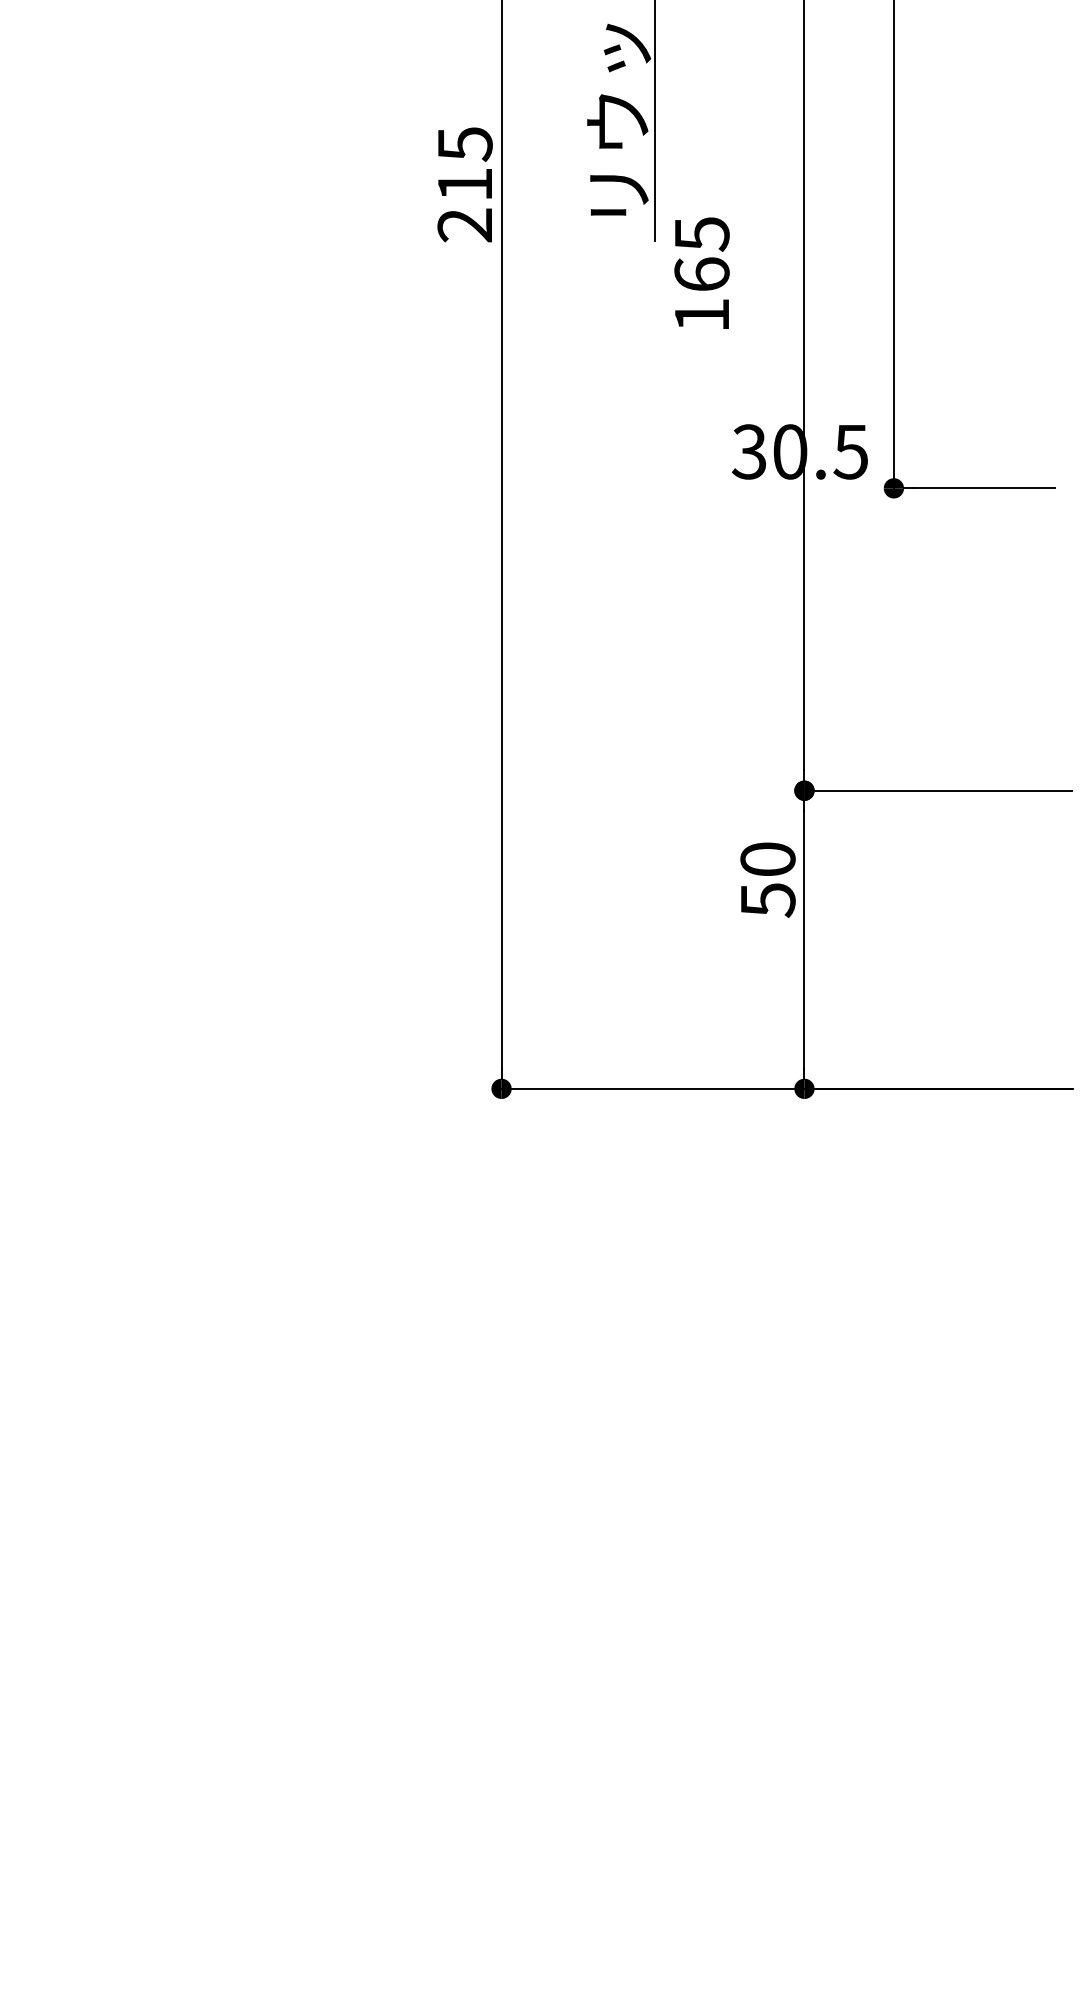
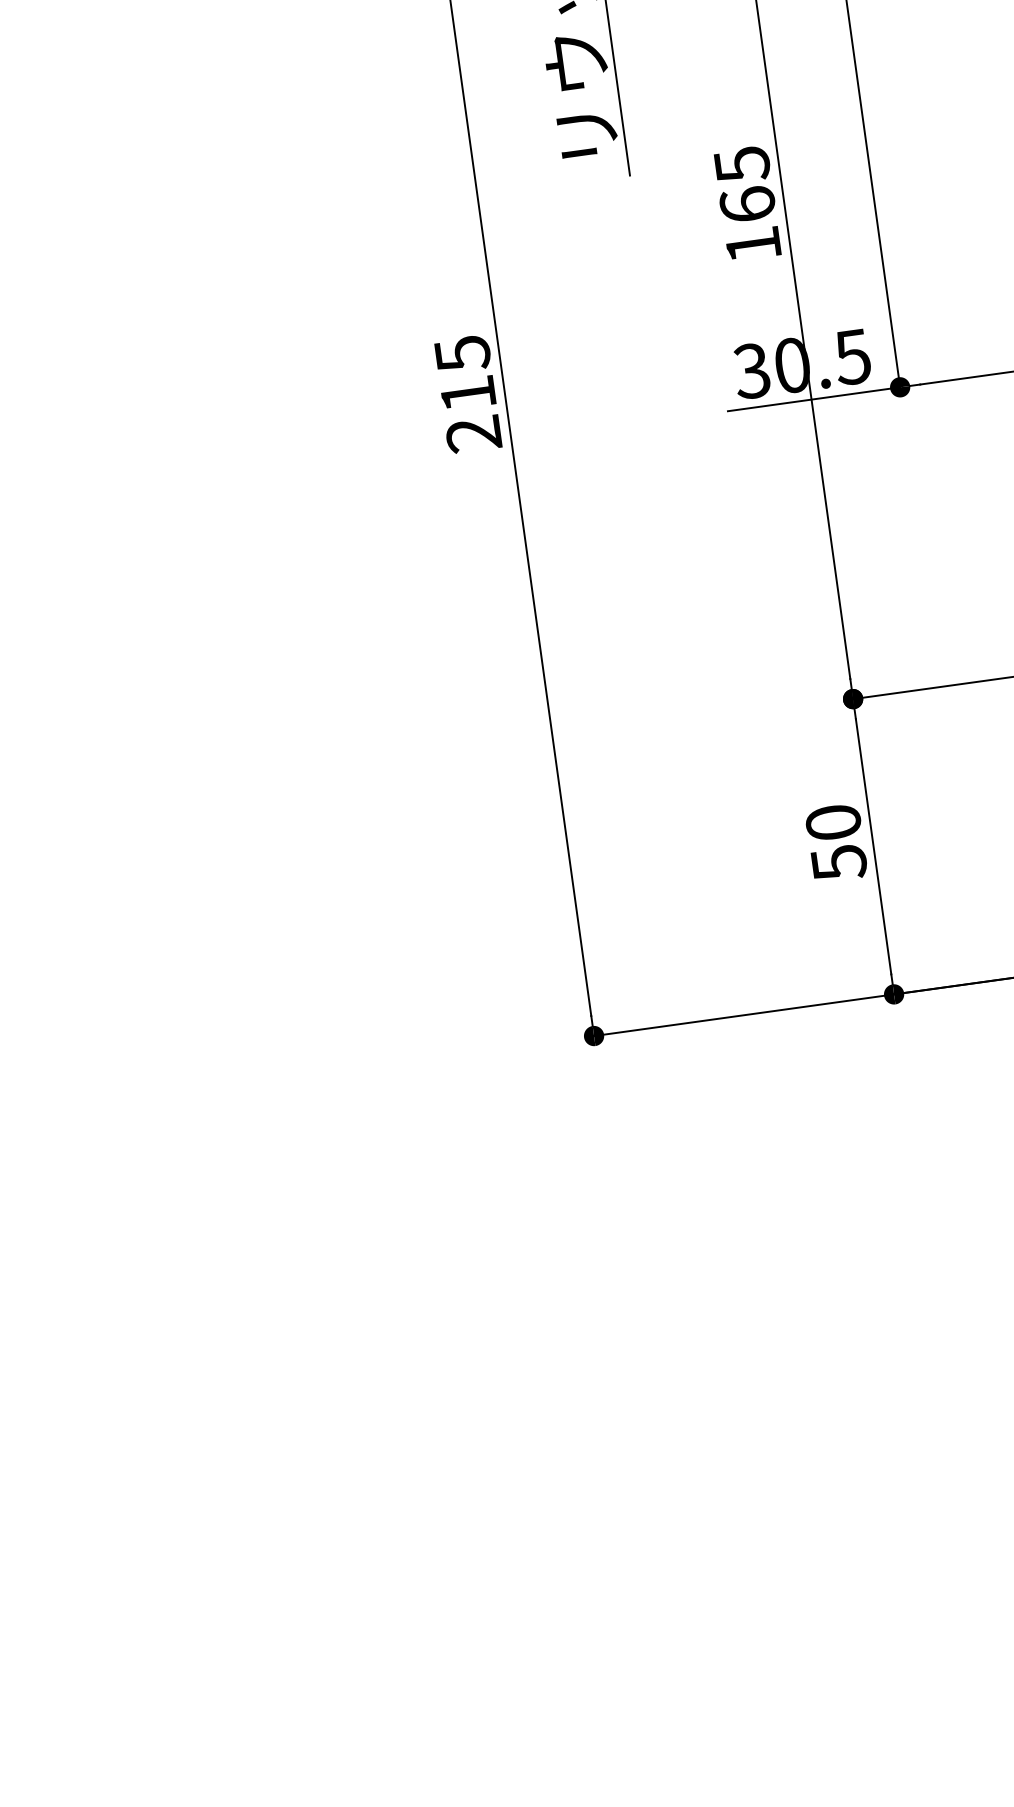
text: (464, 184) -> (467, 393), moved
text: (701, 272) -> (746, 202), moved
line: (806, 488) -> (813, 399), added
text: (767, 879) -> (835, 842), moved

